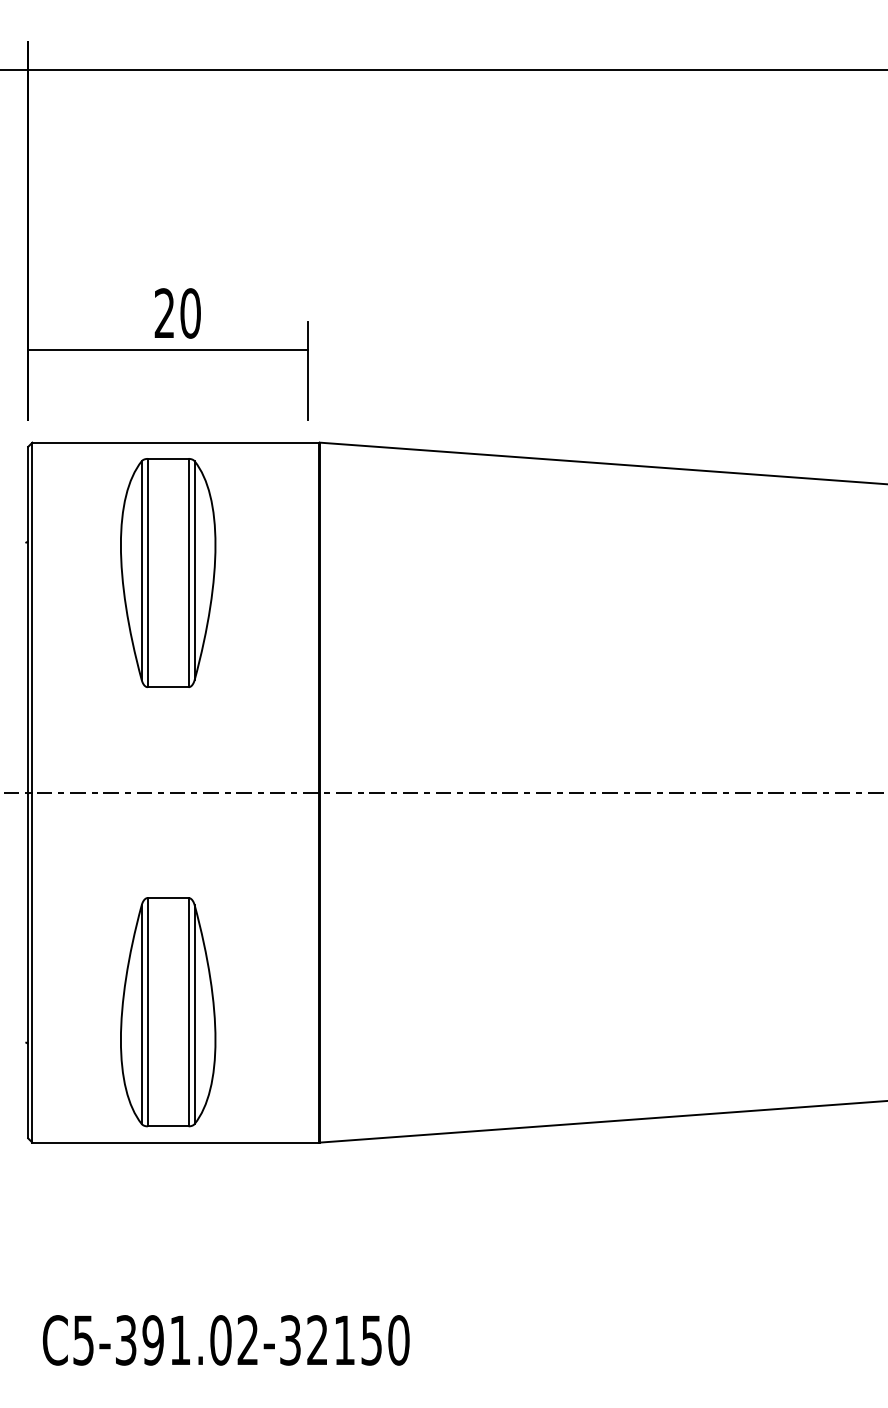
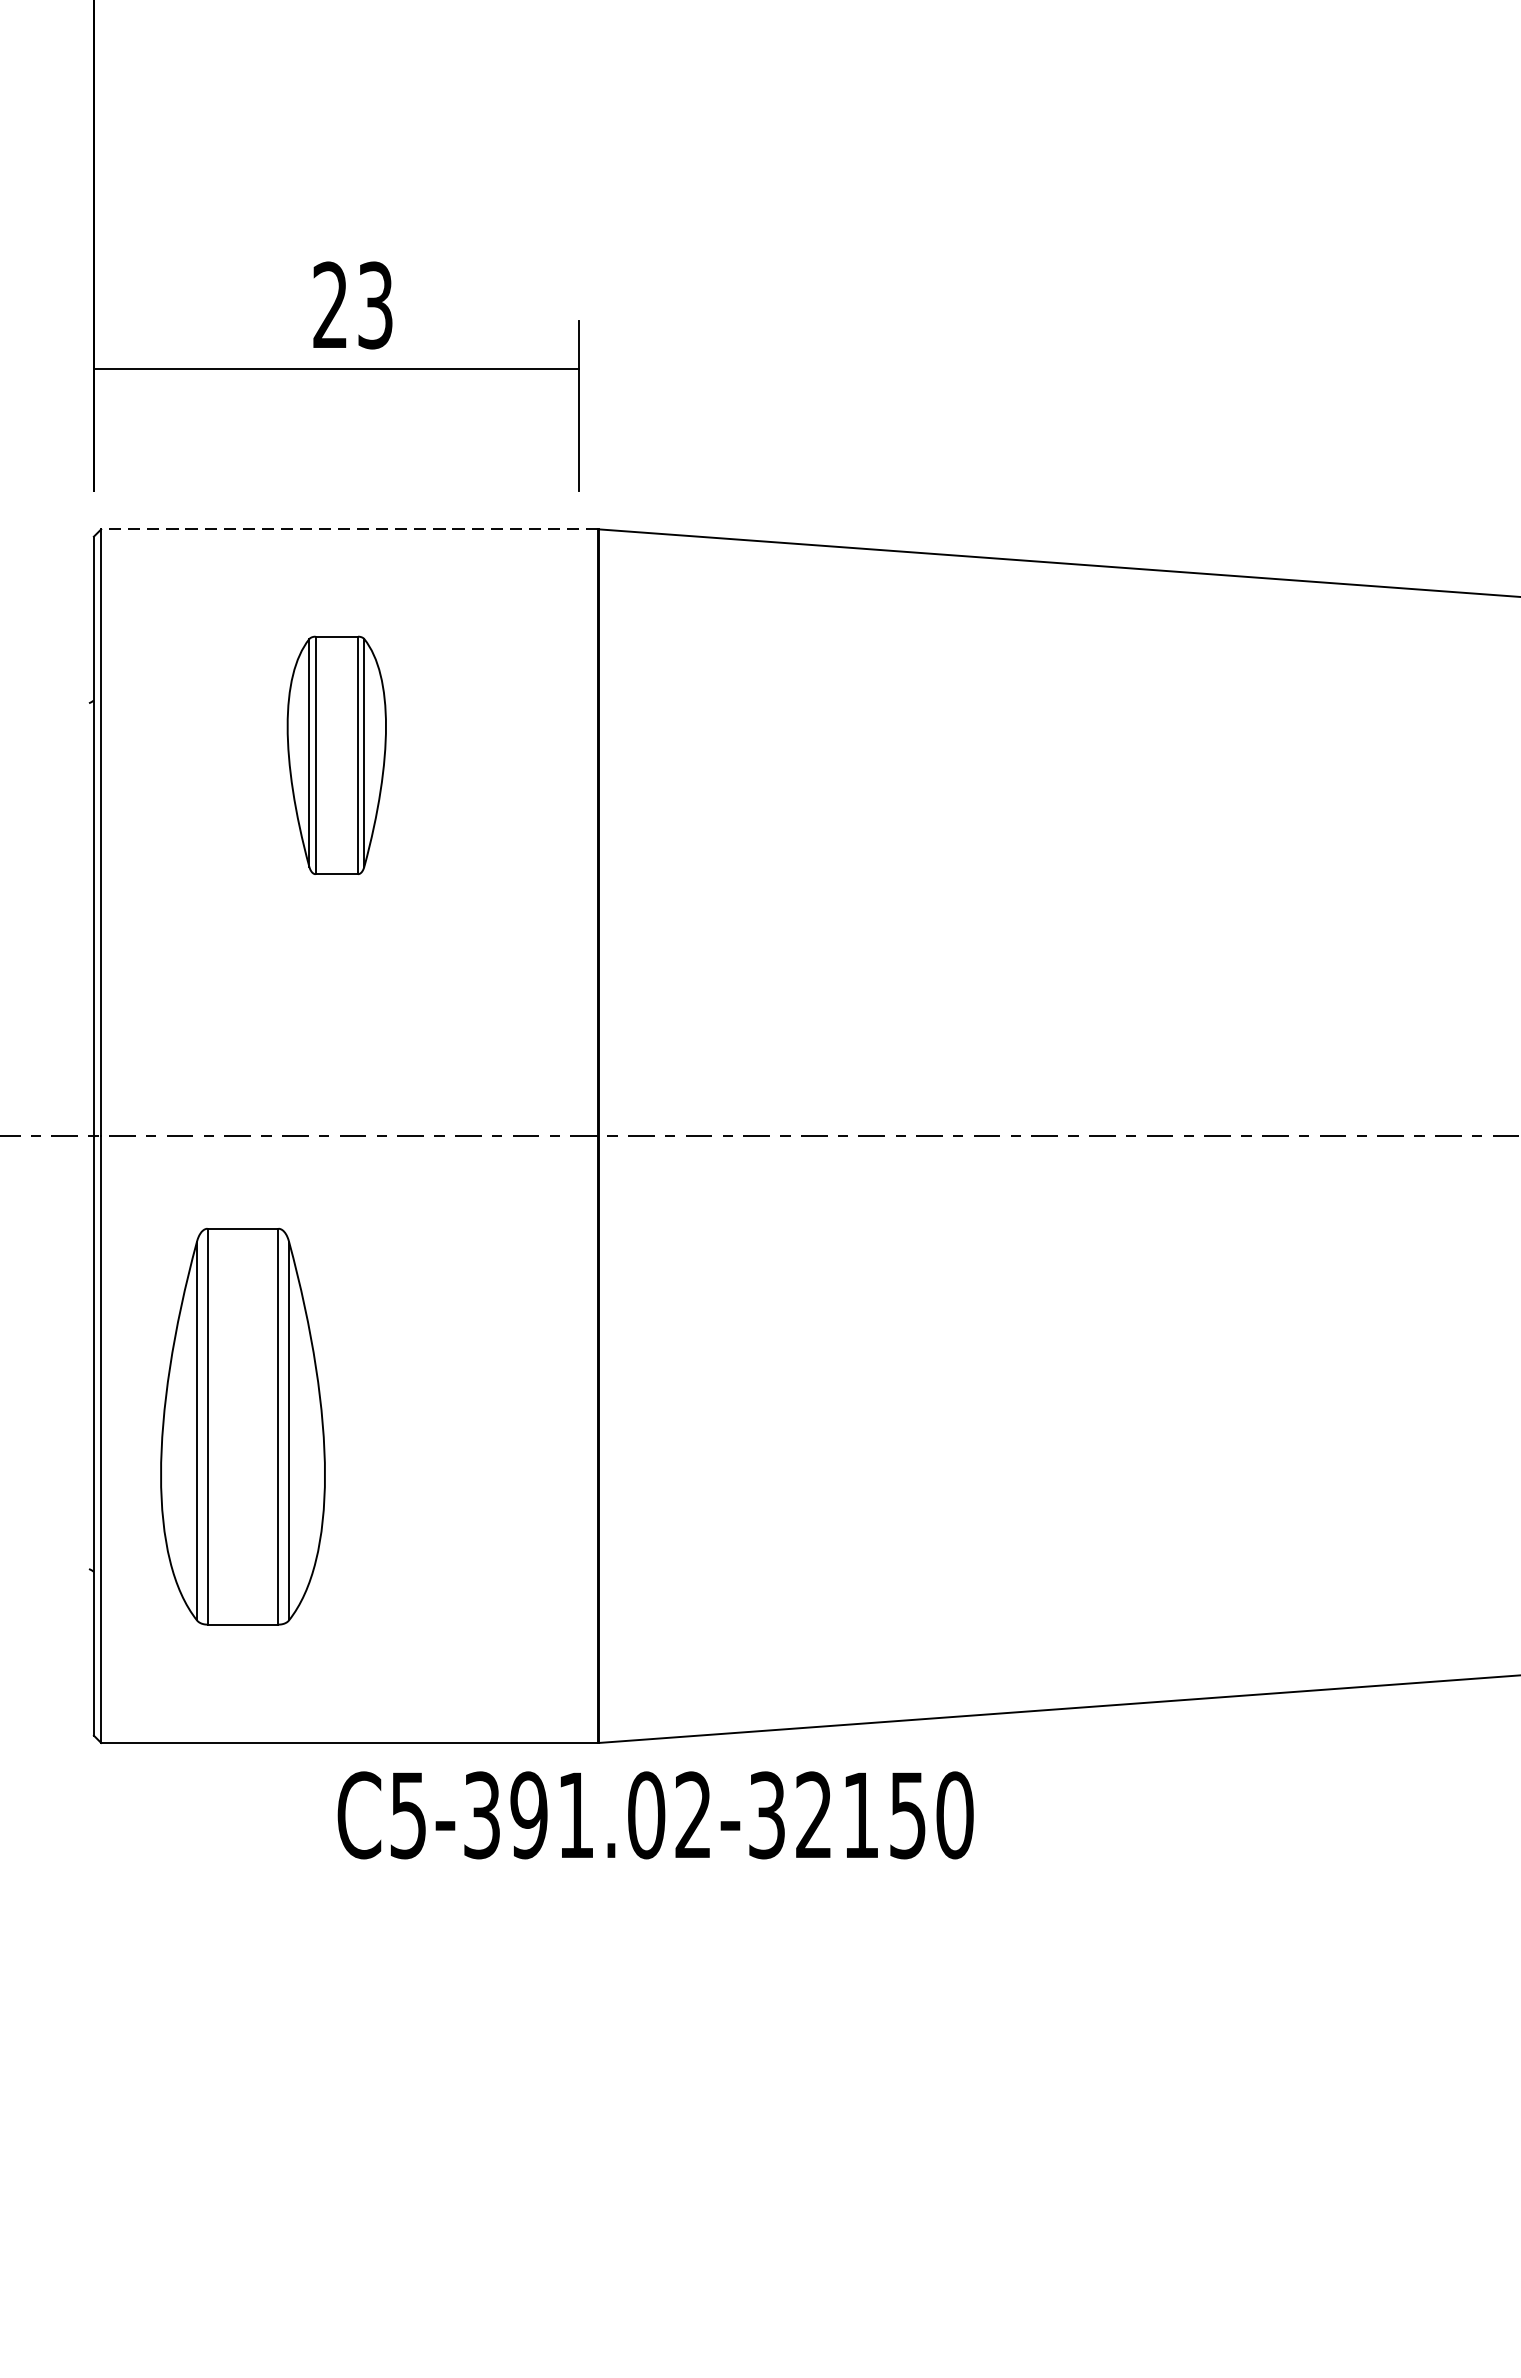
text: (190, 313) -> (375, 305), 20 -> 23
line: (175, 442) -> (349, 529), solid -> dashed
part: (168, 572) -> (337, 754), size x0.6
part: (168, 1012) -> (243, 1427), moved
text: (226, 1340) -> (656, 1815), moved

